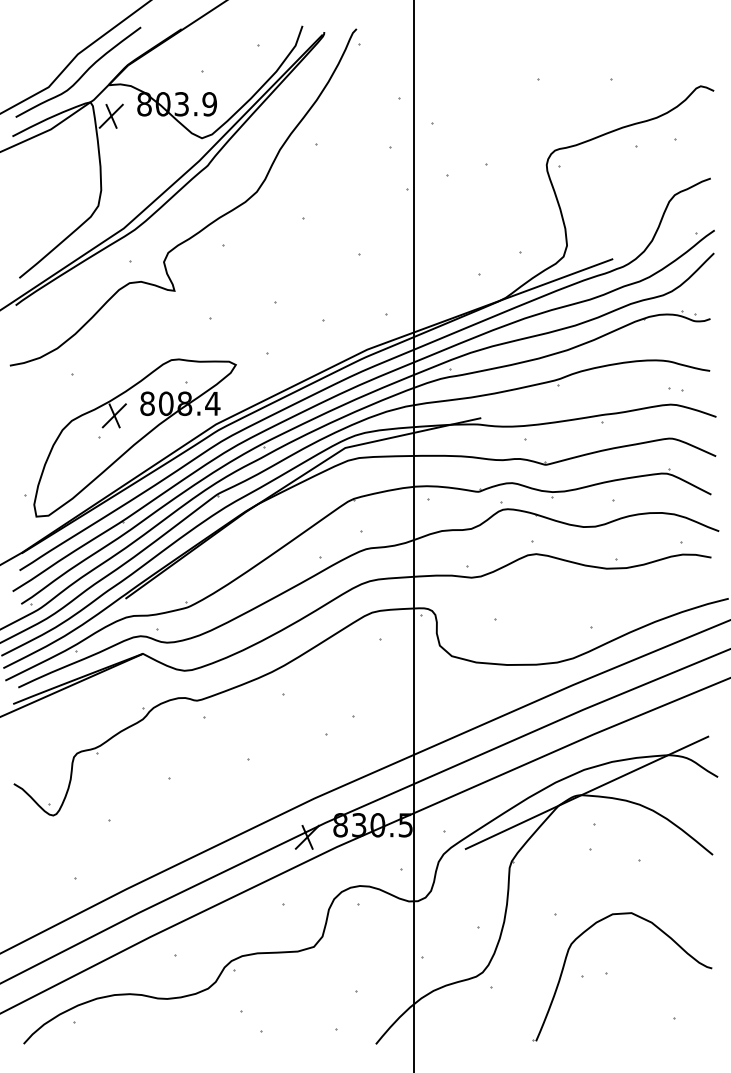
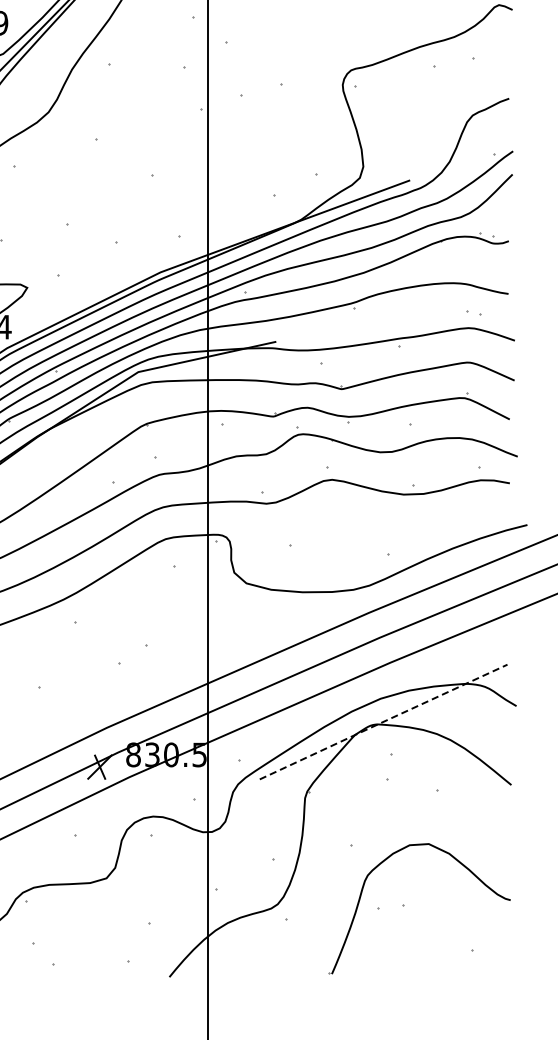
line: (586, 792) -> (383, 721), solid -> dashed

